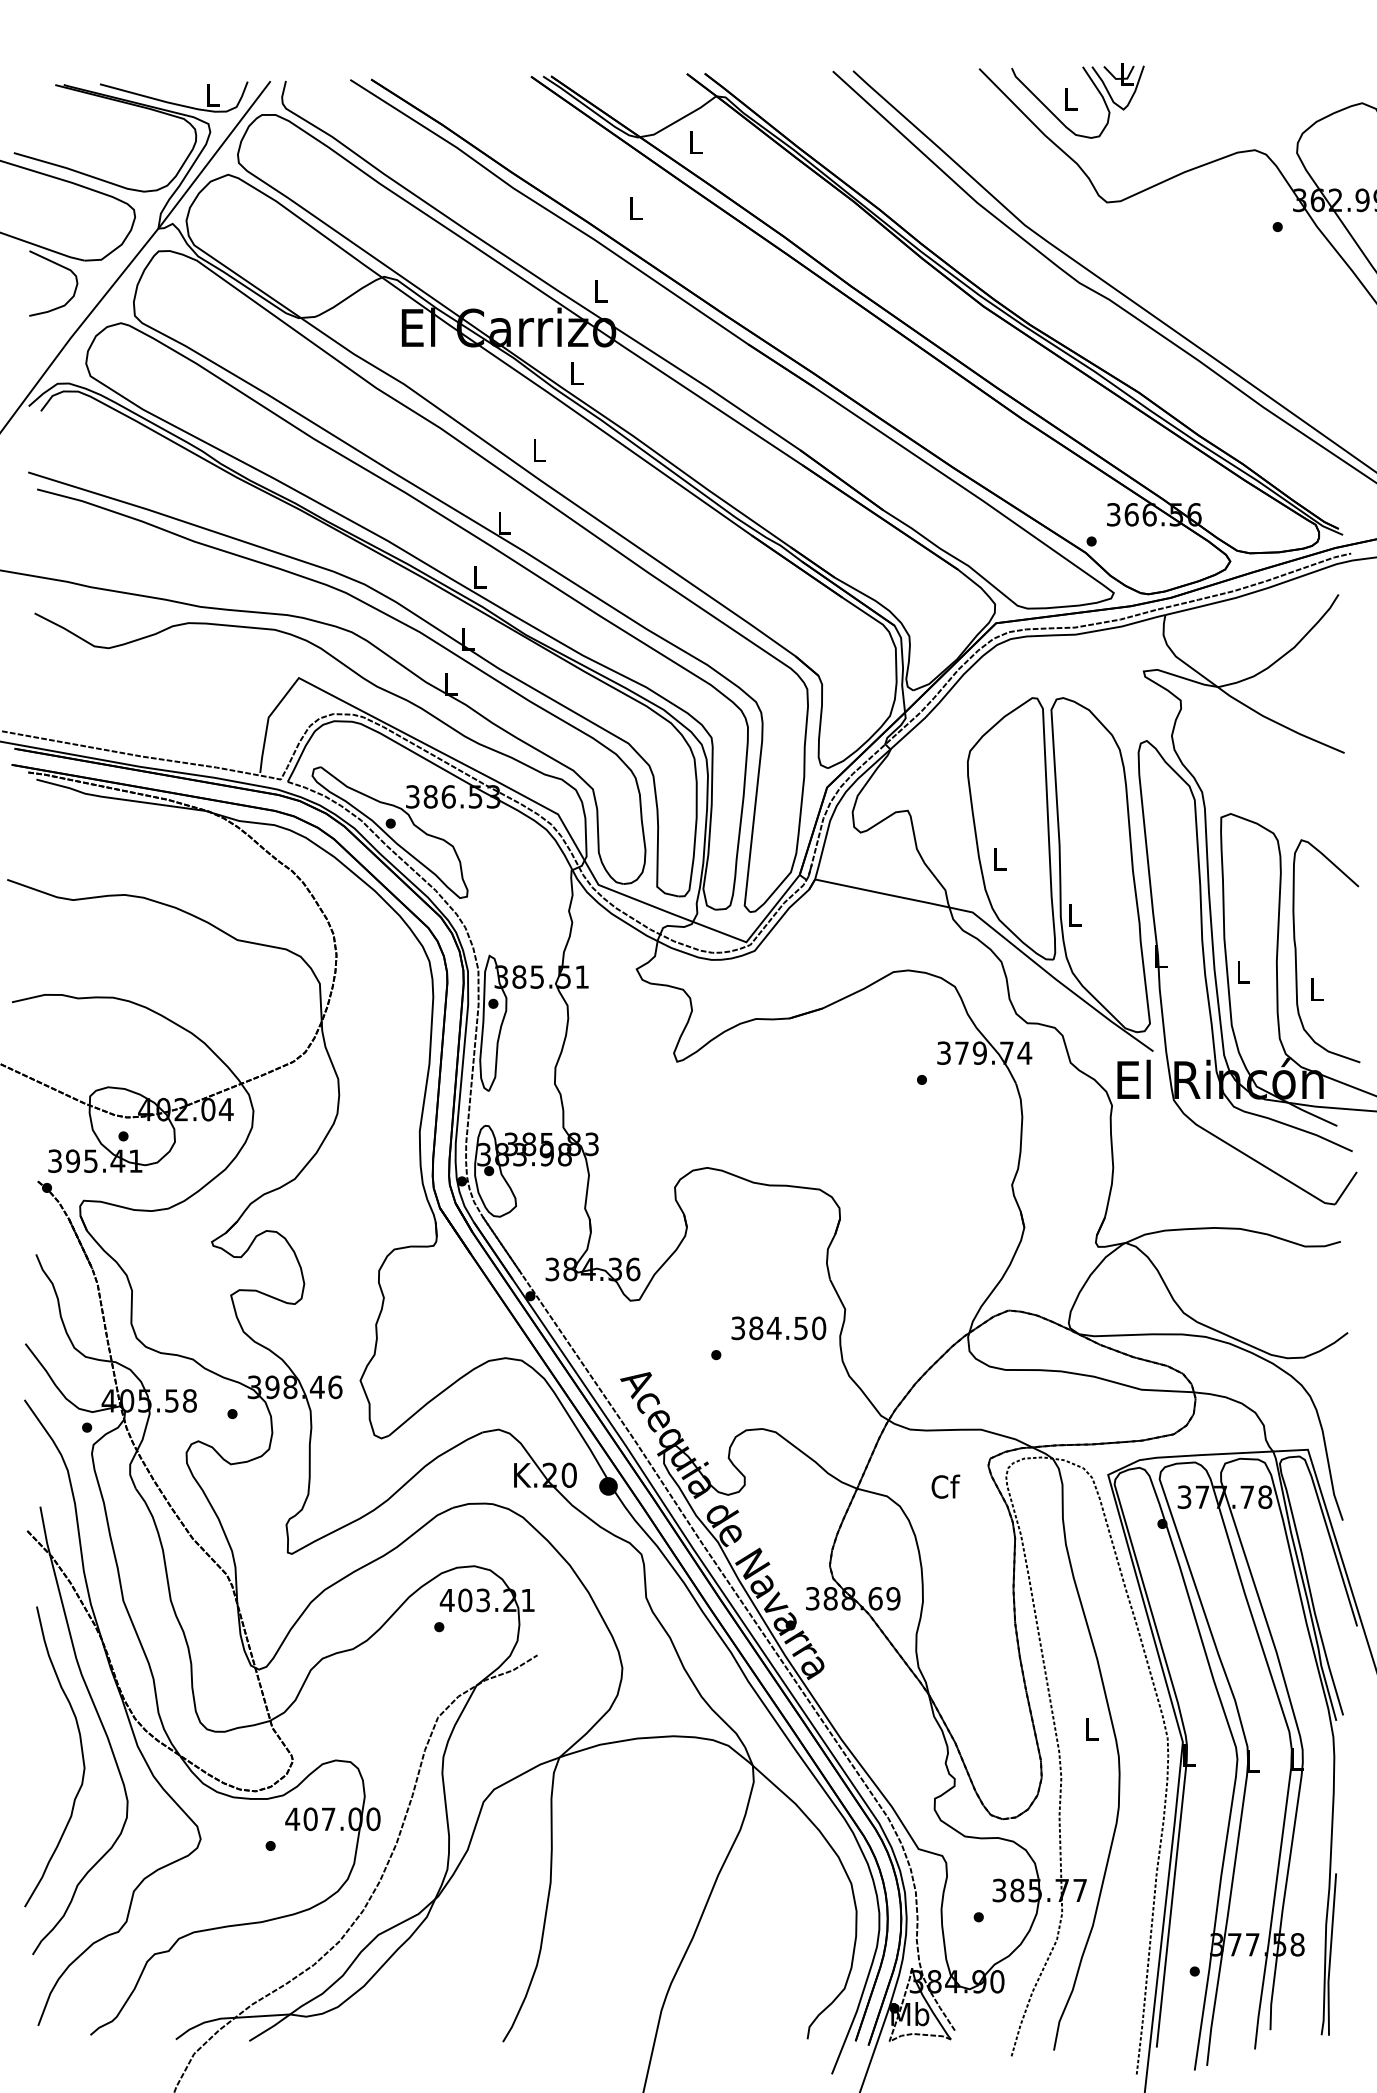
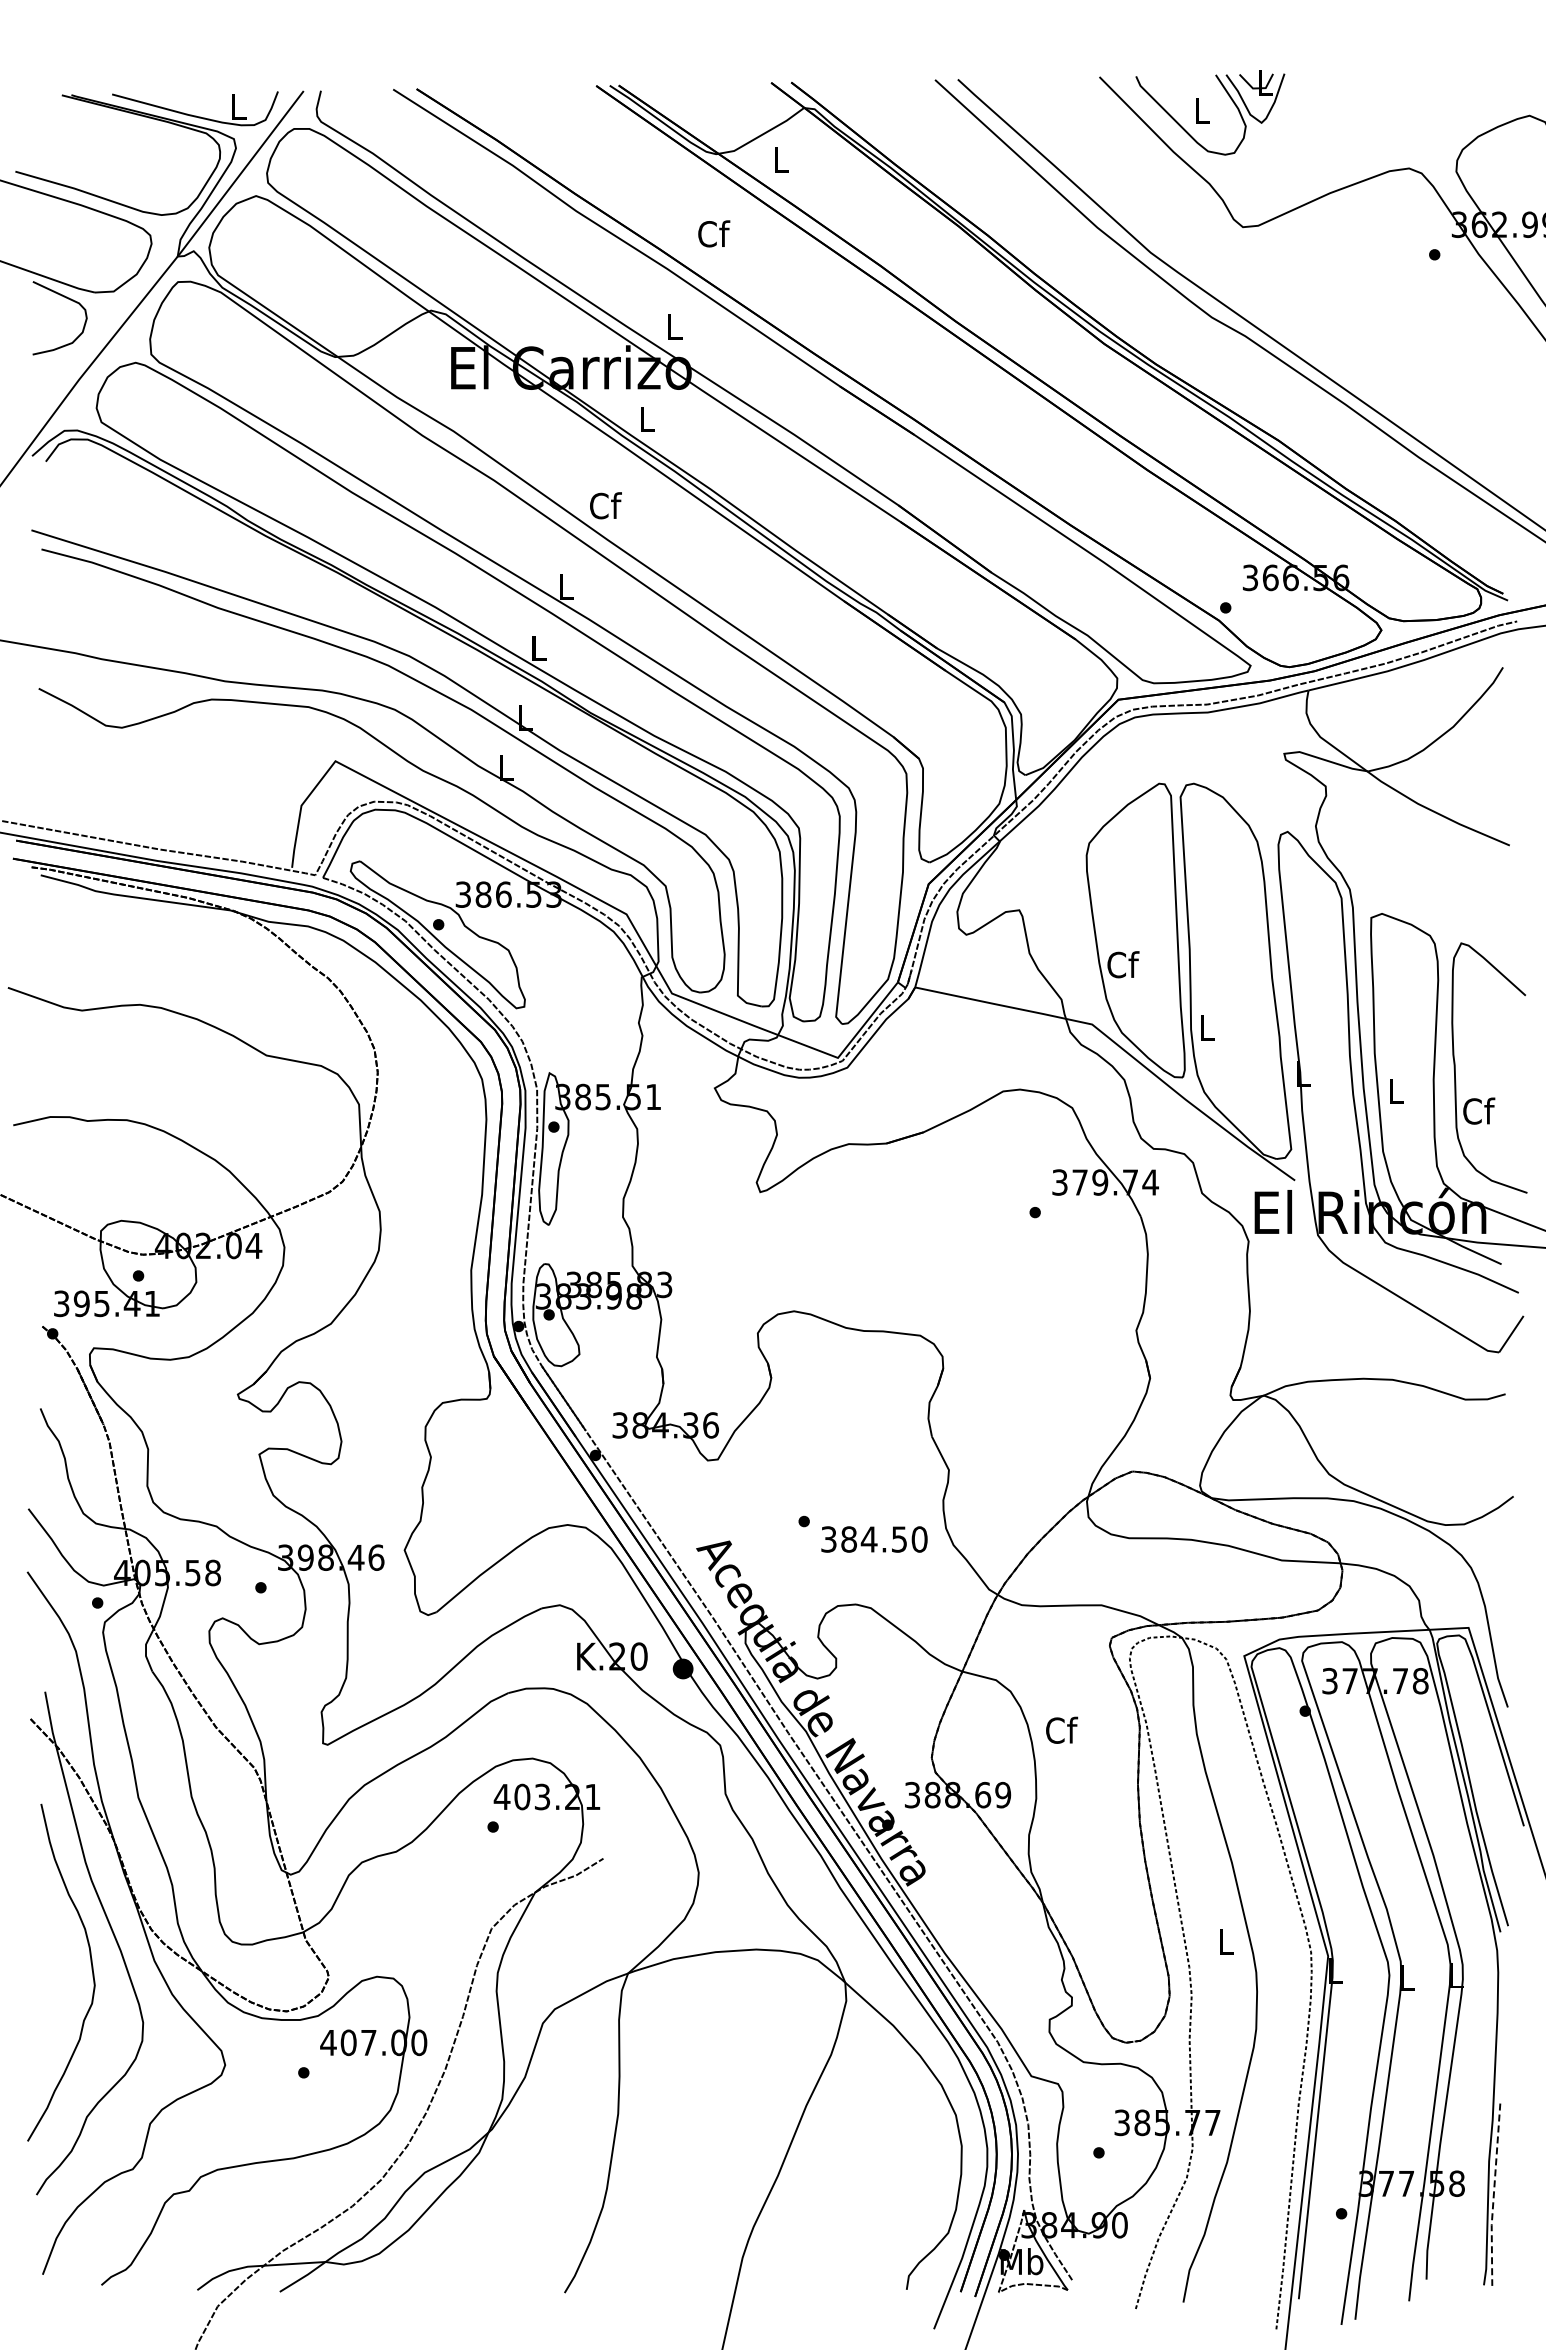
text: (636, 208) -> (714, 233), L -> Cf
text: (539, 450) -> (605, 505), L -> Cf
text: (1000, 859) -> (1123, 964), L -> Cf
text: (1317, 989) -> (1479, 1110), L -> Cf
text: (778, 1328) -> (874, 1539), moved
text: (946, 1485) -> (1062, 1729), moved
line: (1330, 1955) -> (1493, 2195), solid -> dashed

